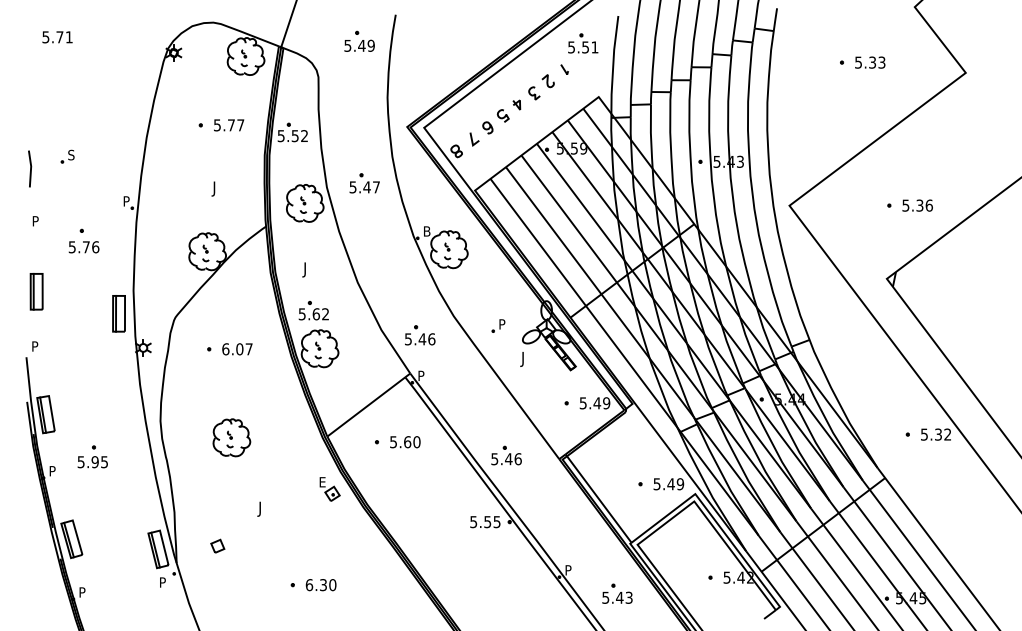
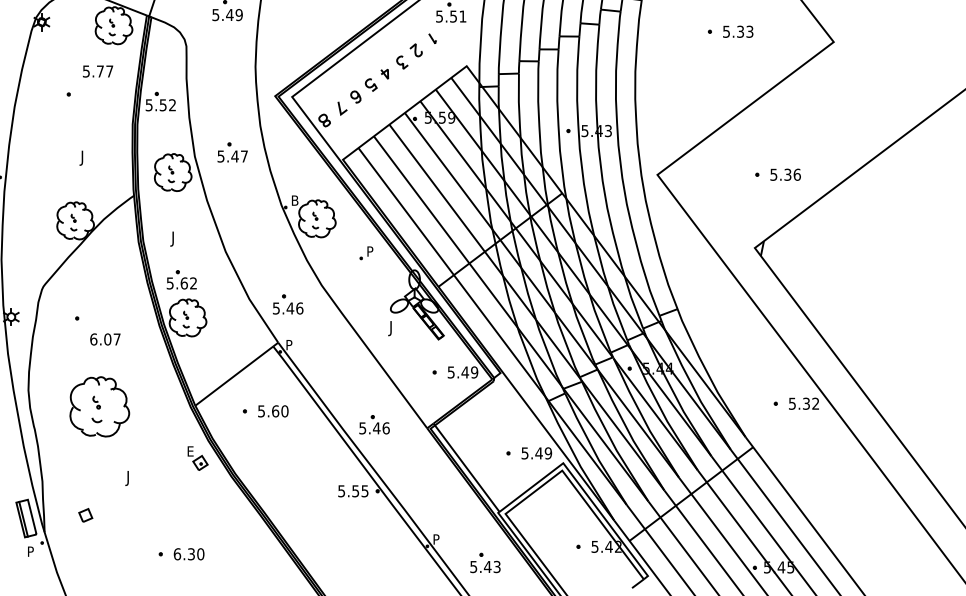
text: (229, 125) -> (98, 71), moved
part: (498, 325) -> (366, 252), moved
text: (237, 349) -> (105, 339), moved
part: (231, 437) -> (99, 406), size x1.6

